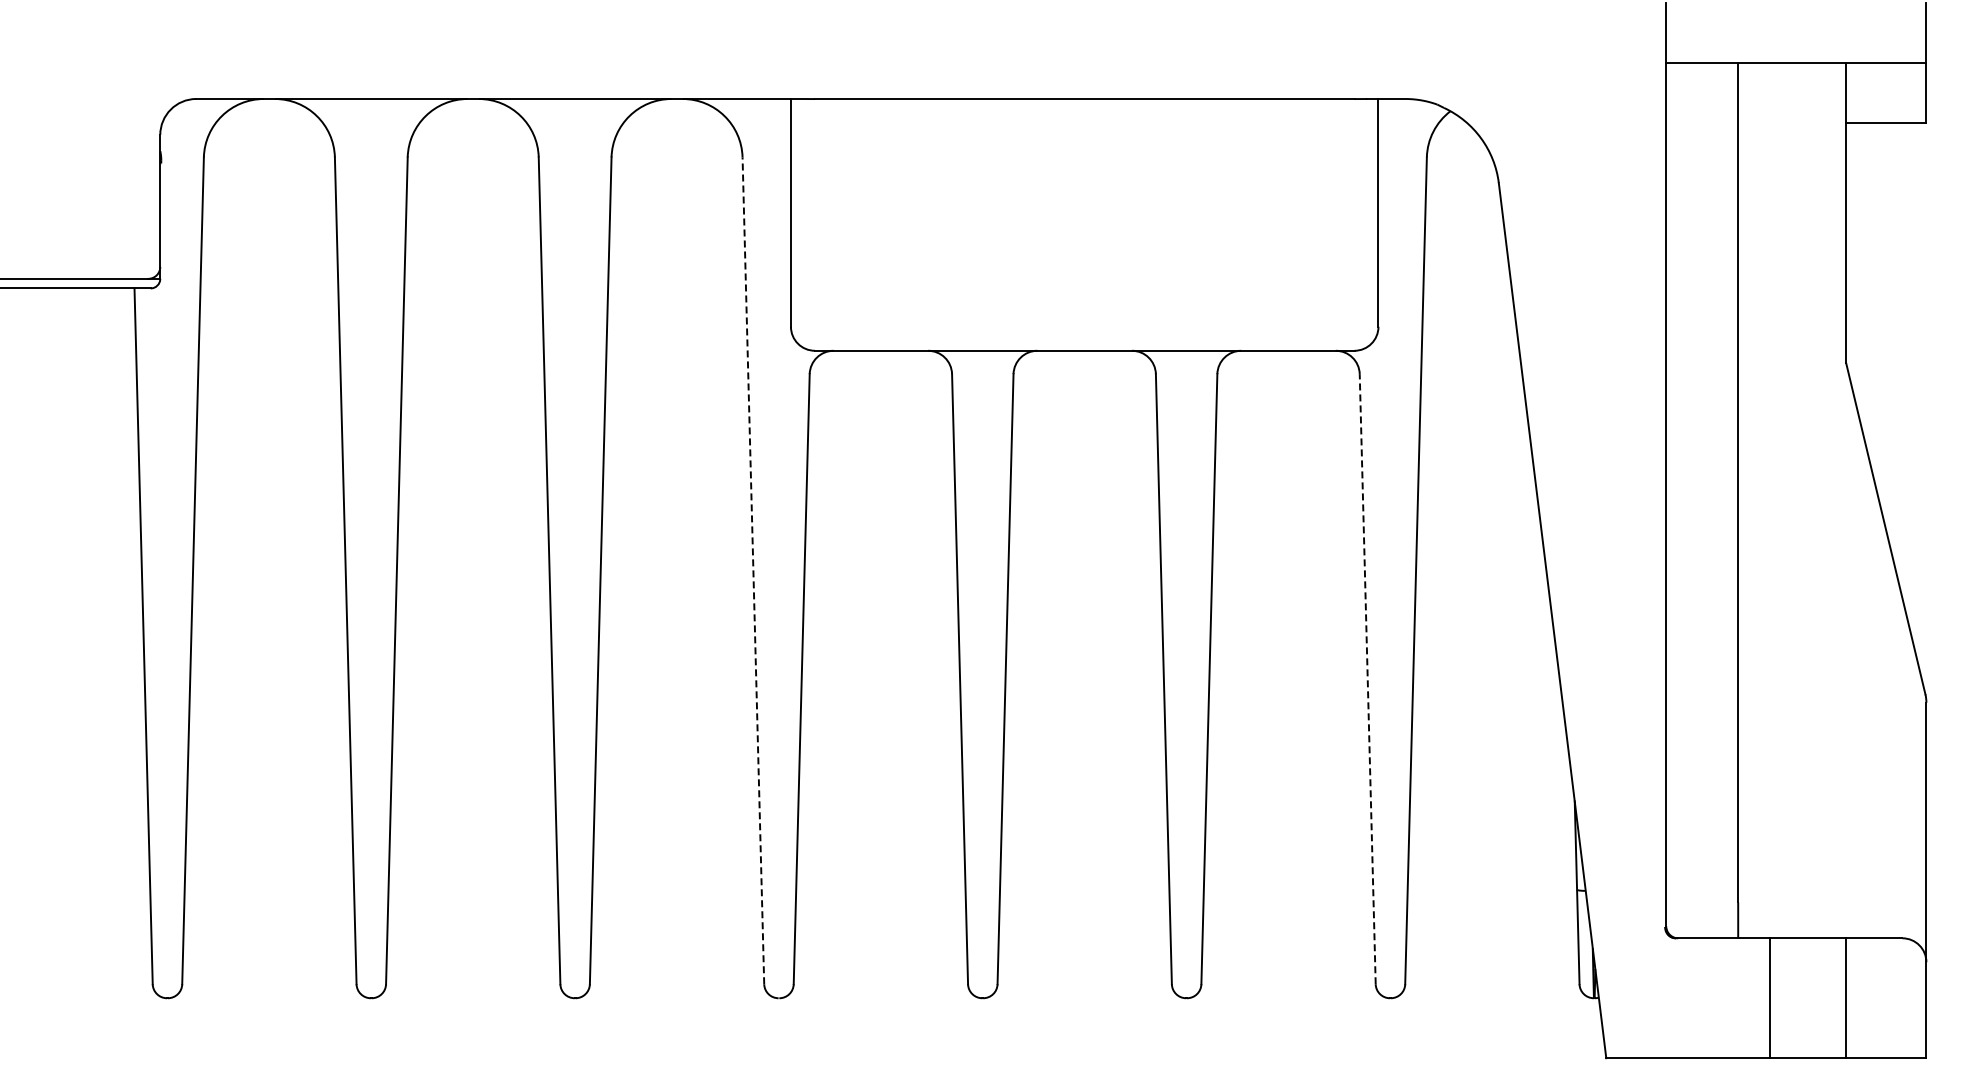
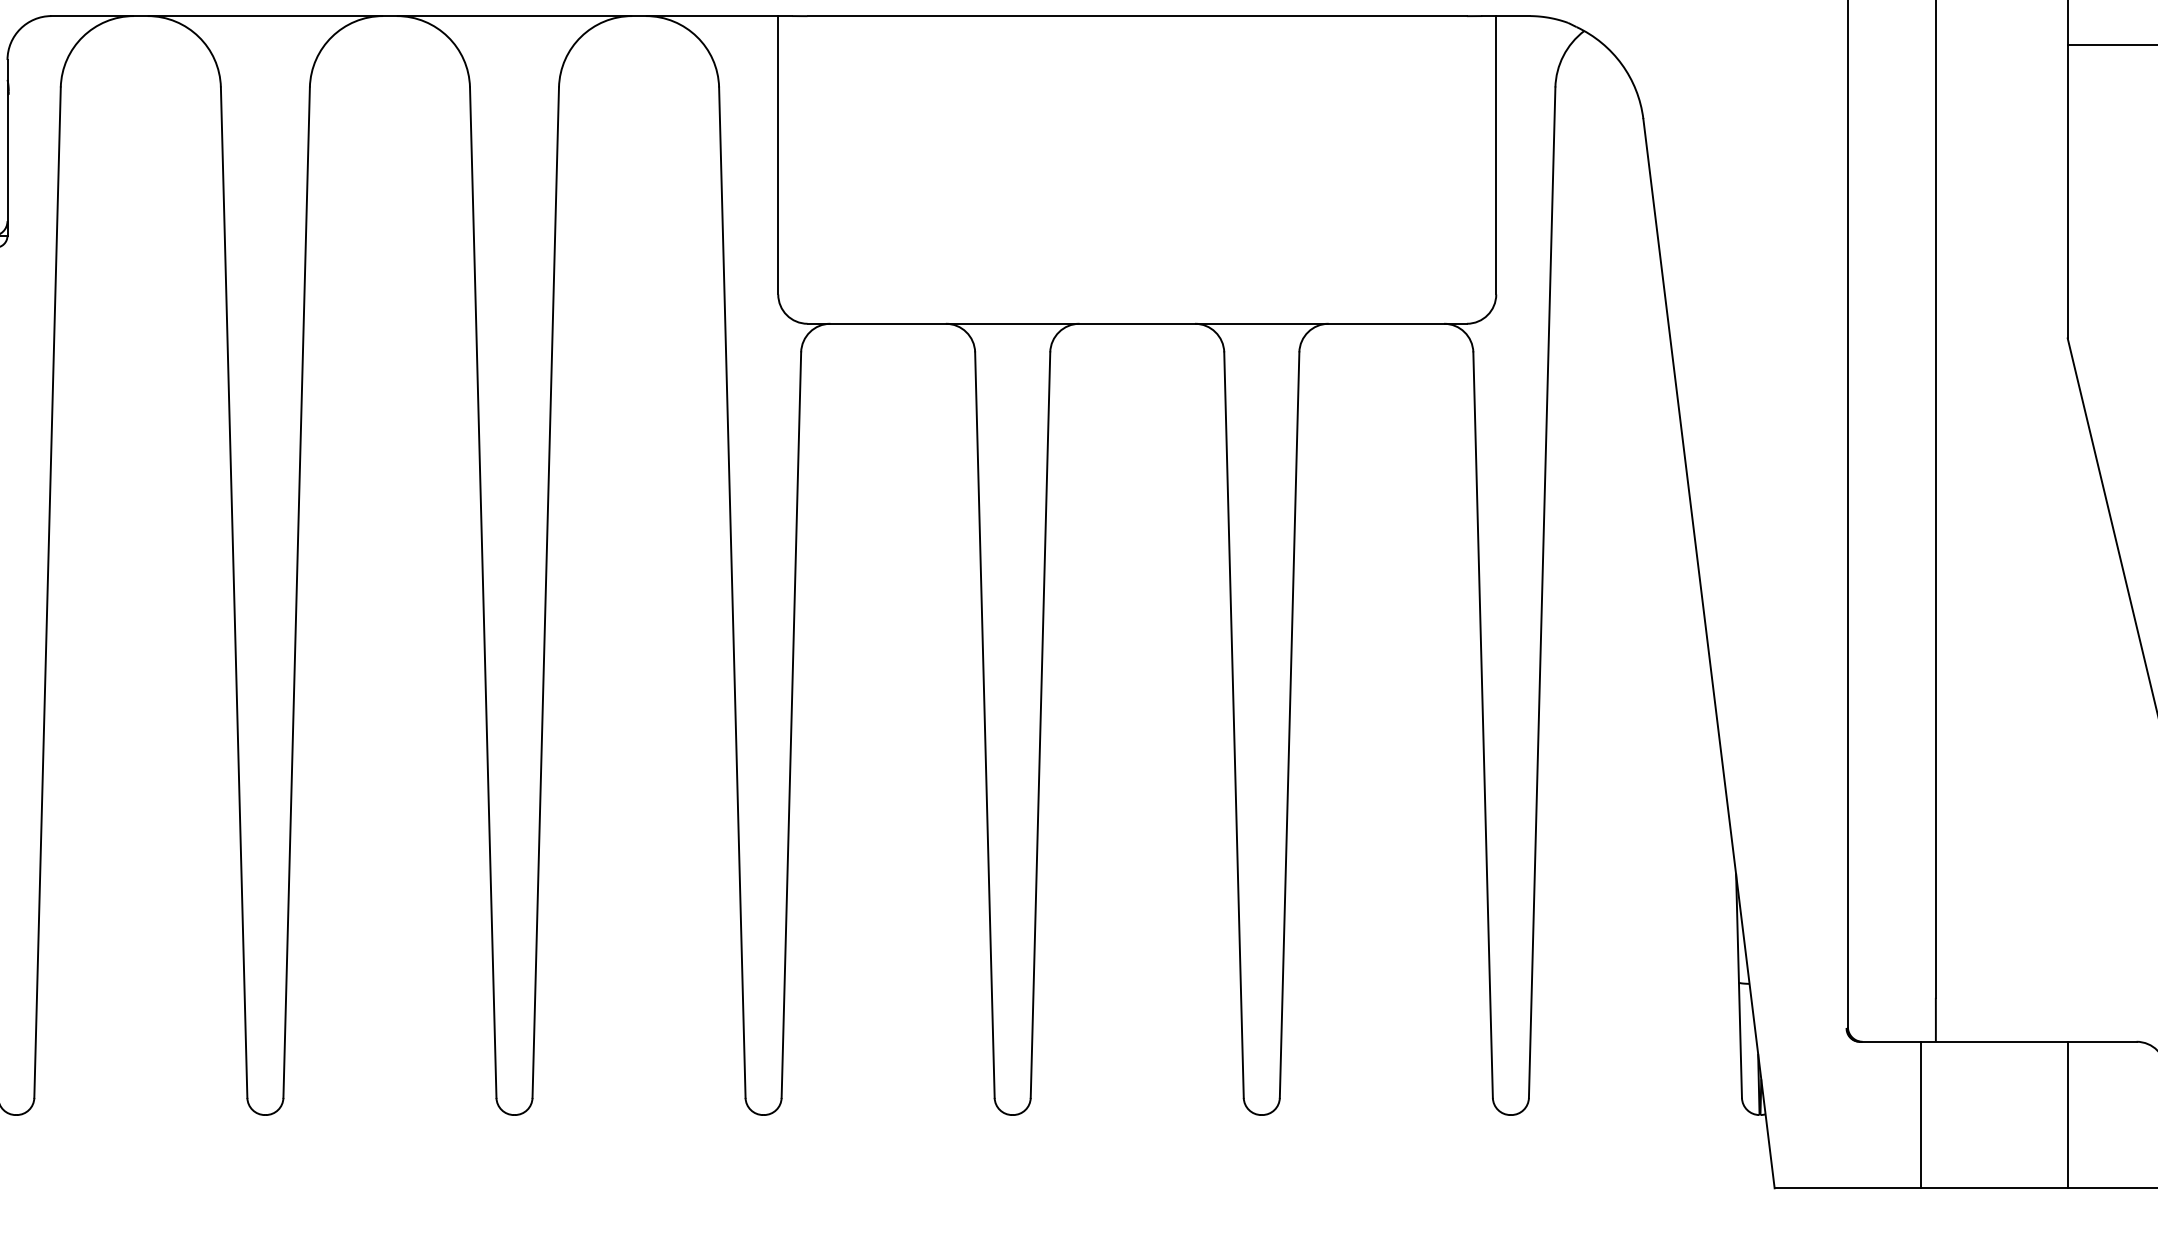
line: (753, 570) -> (732, 592), dashed -> solid
line: (1367, 678) -> (1482, 724), dashed -> solid
line: (1770, 998) -> (1921, 1115), moved

